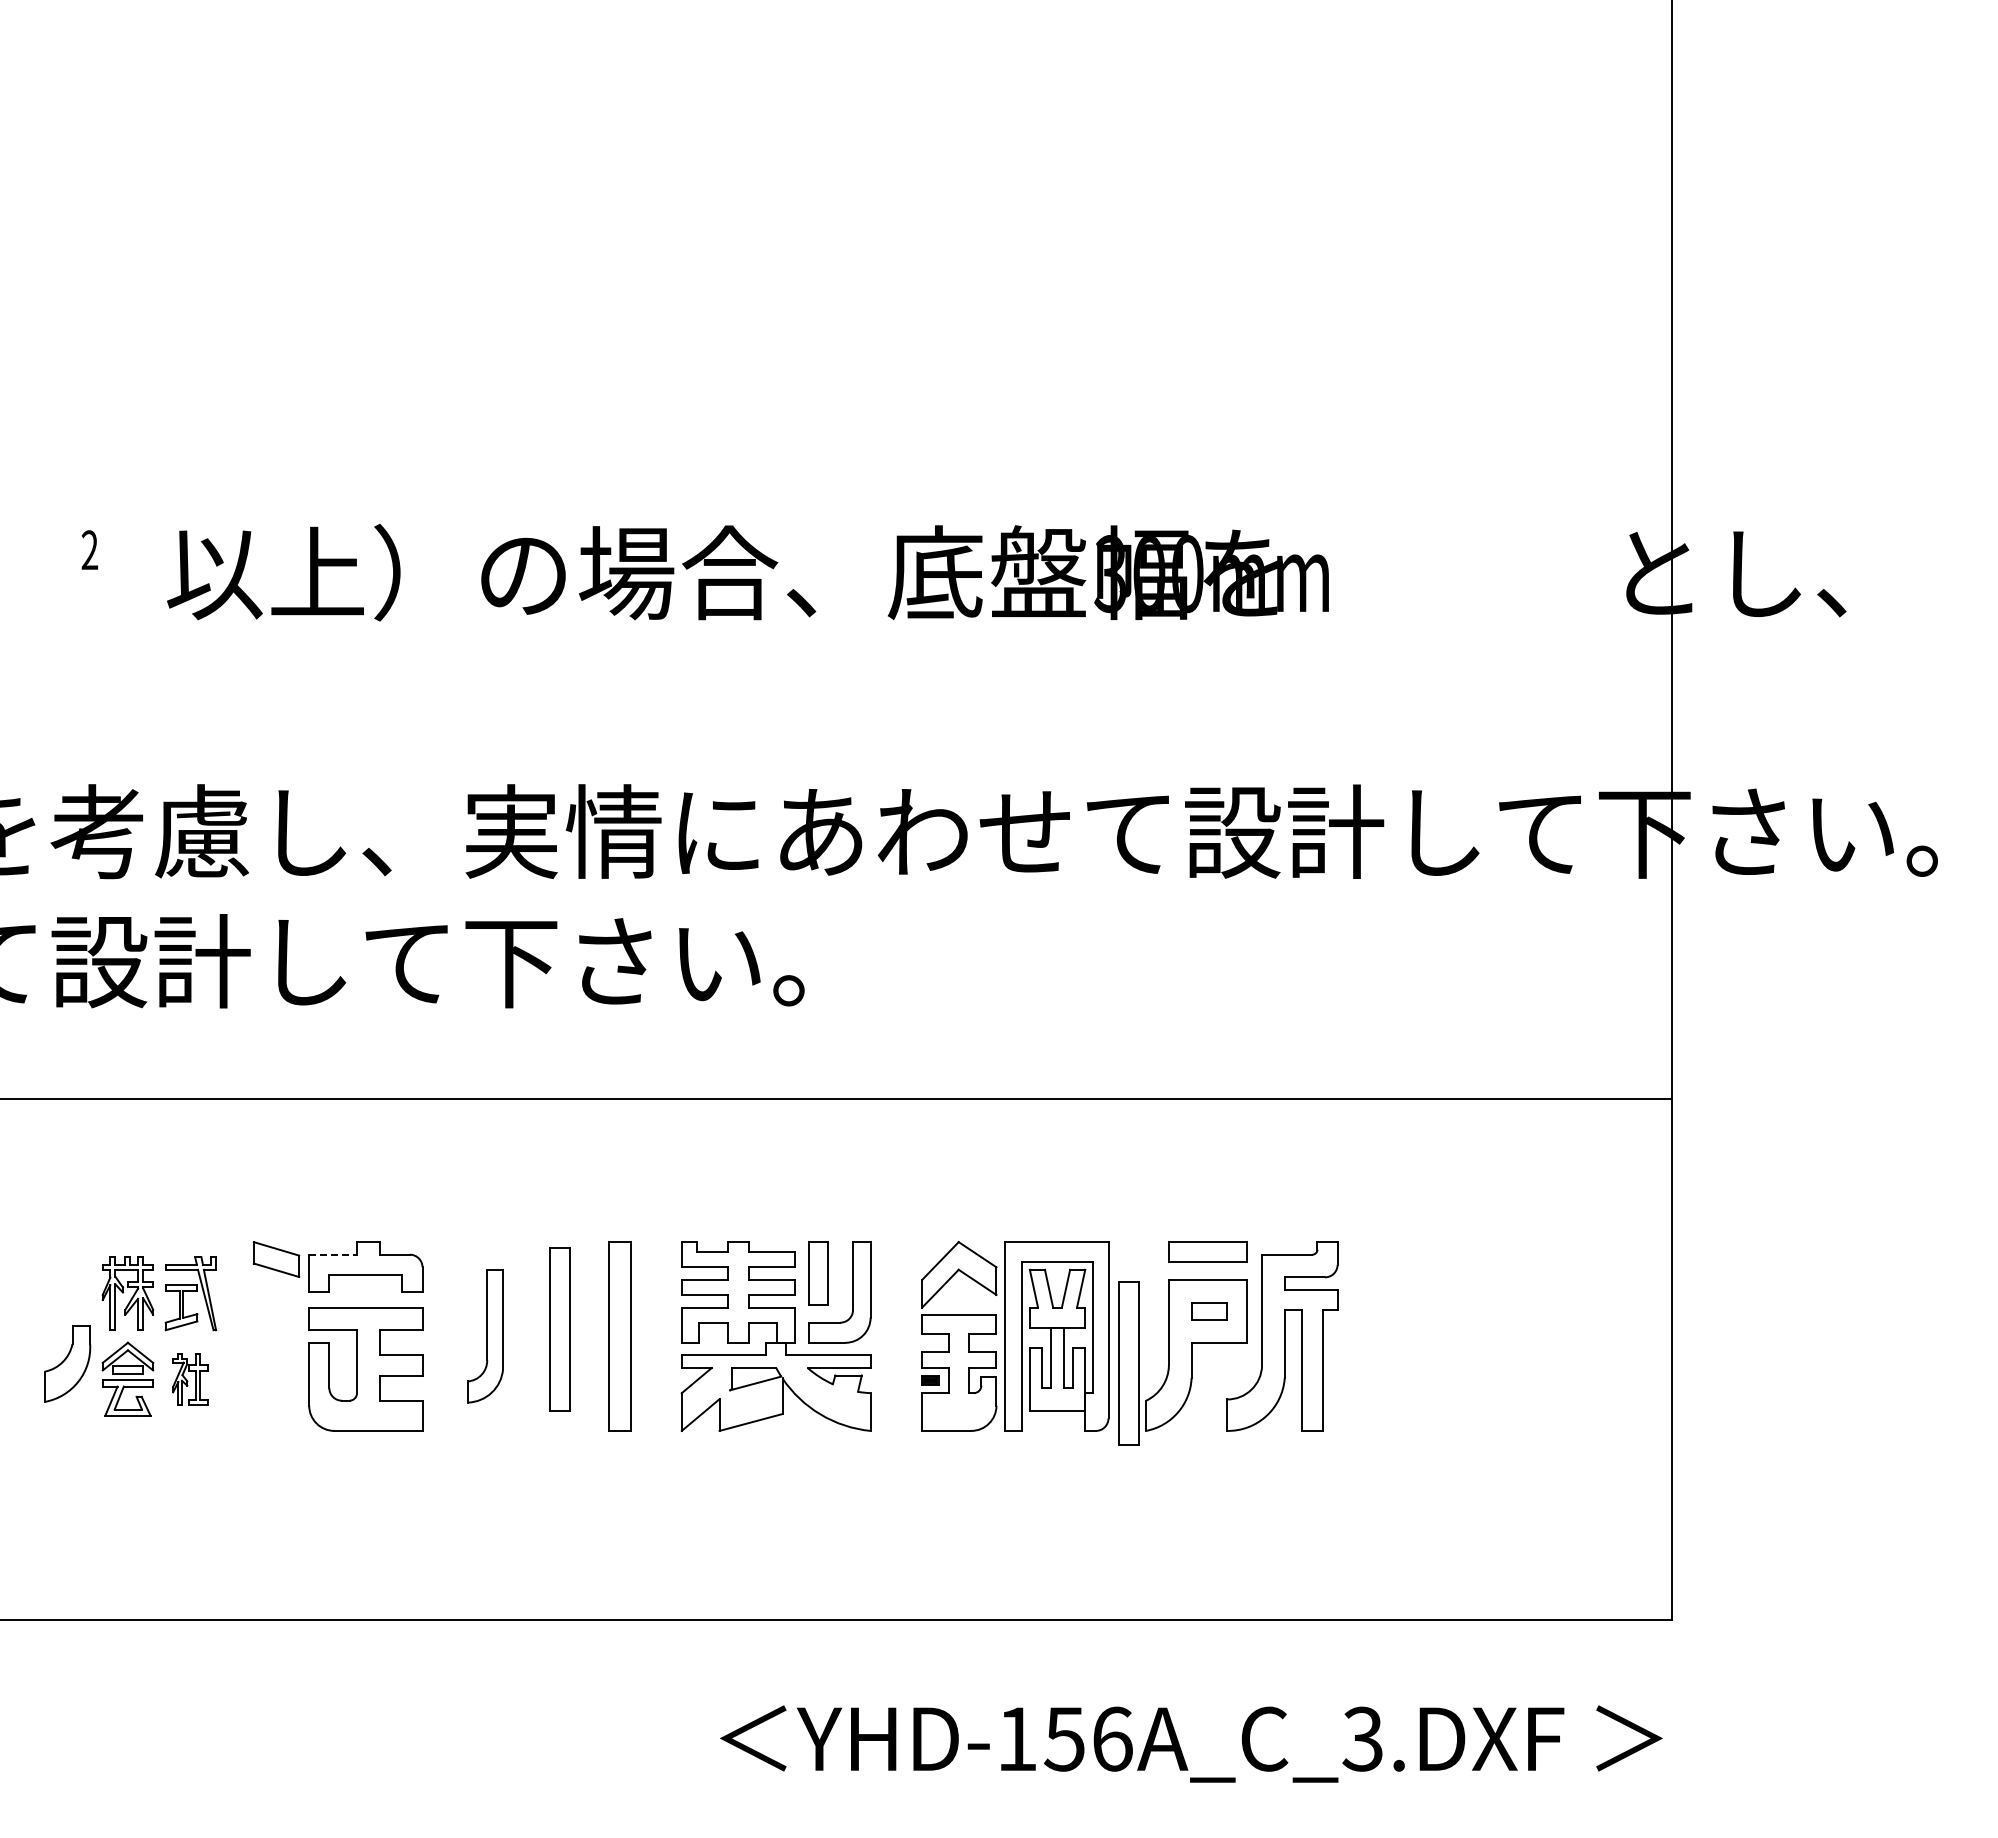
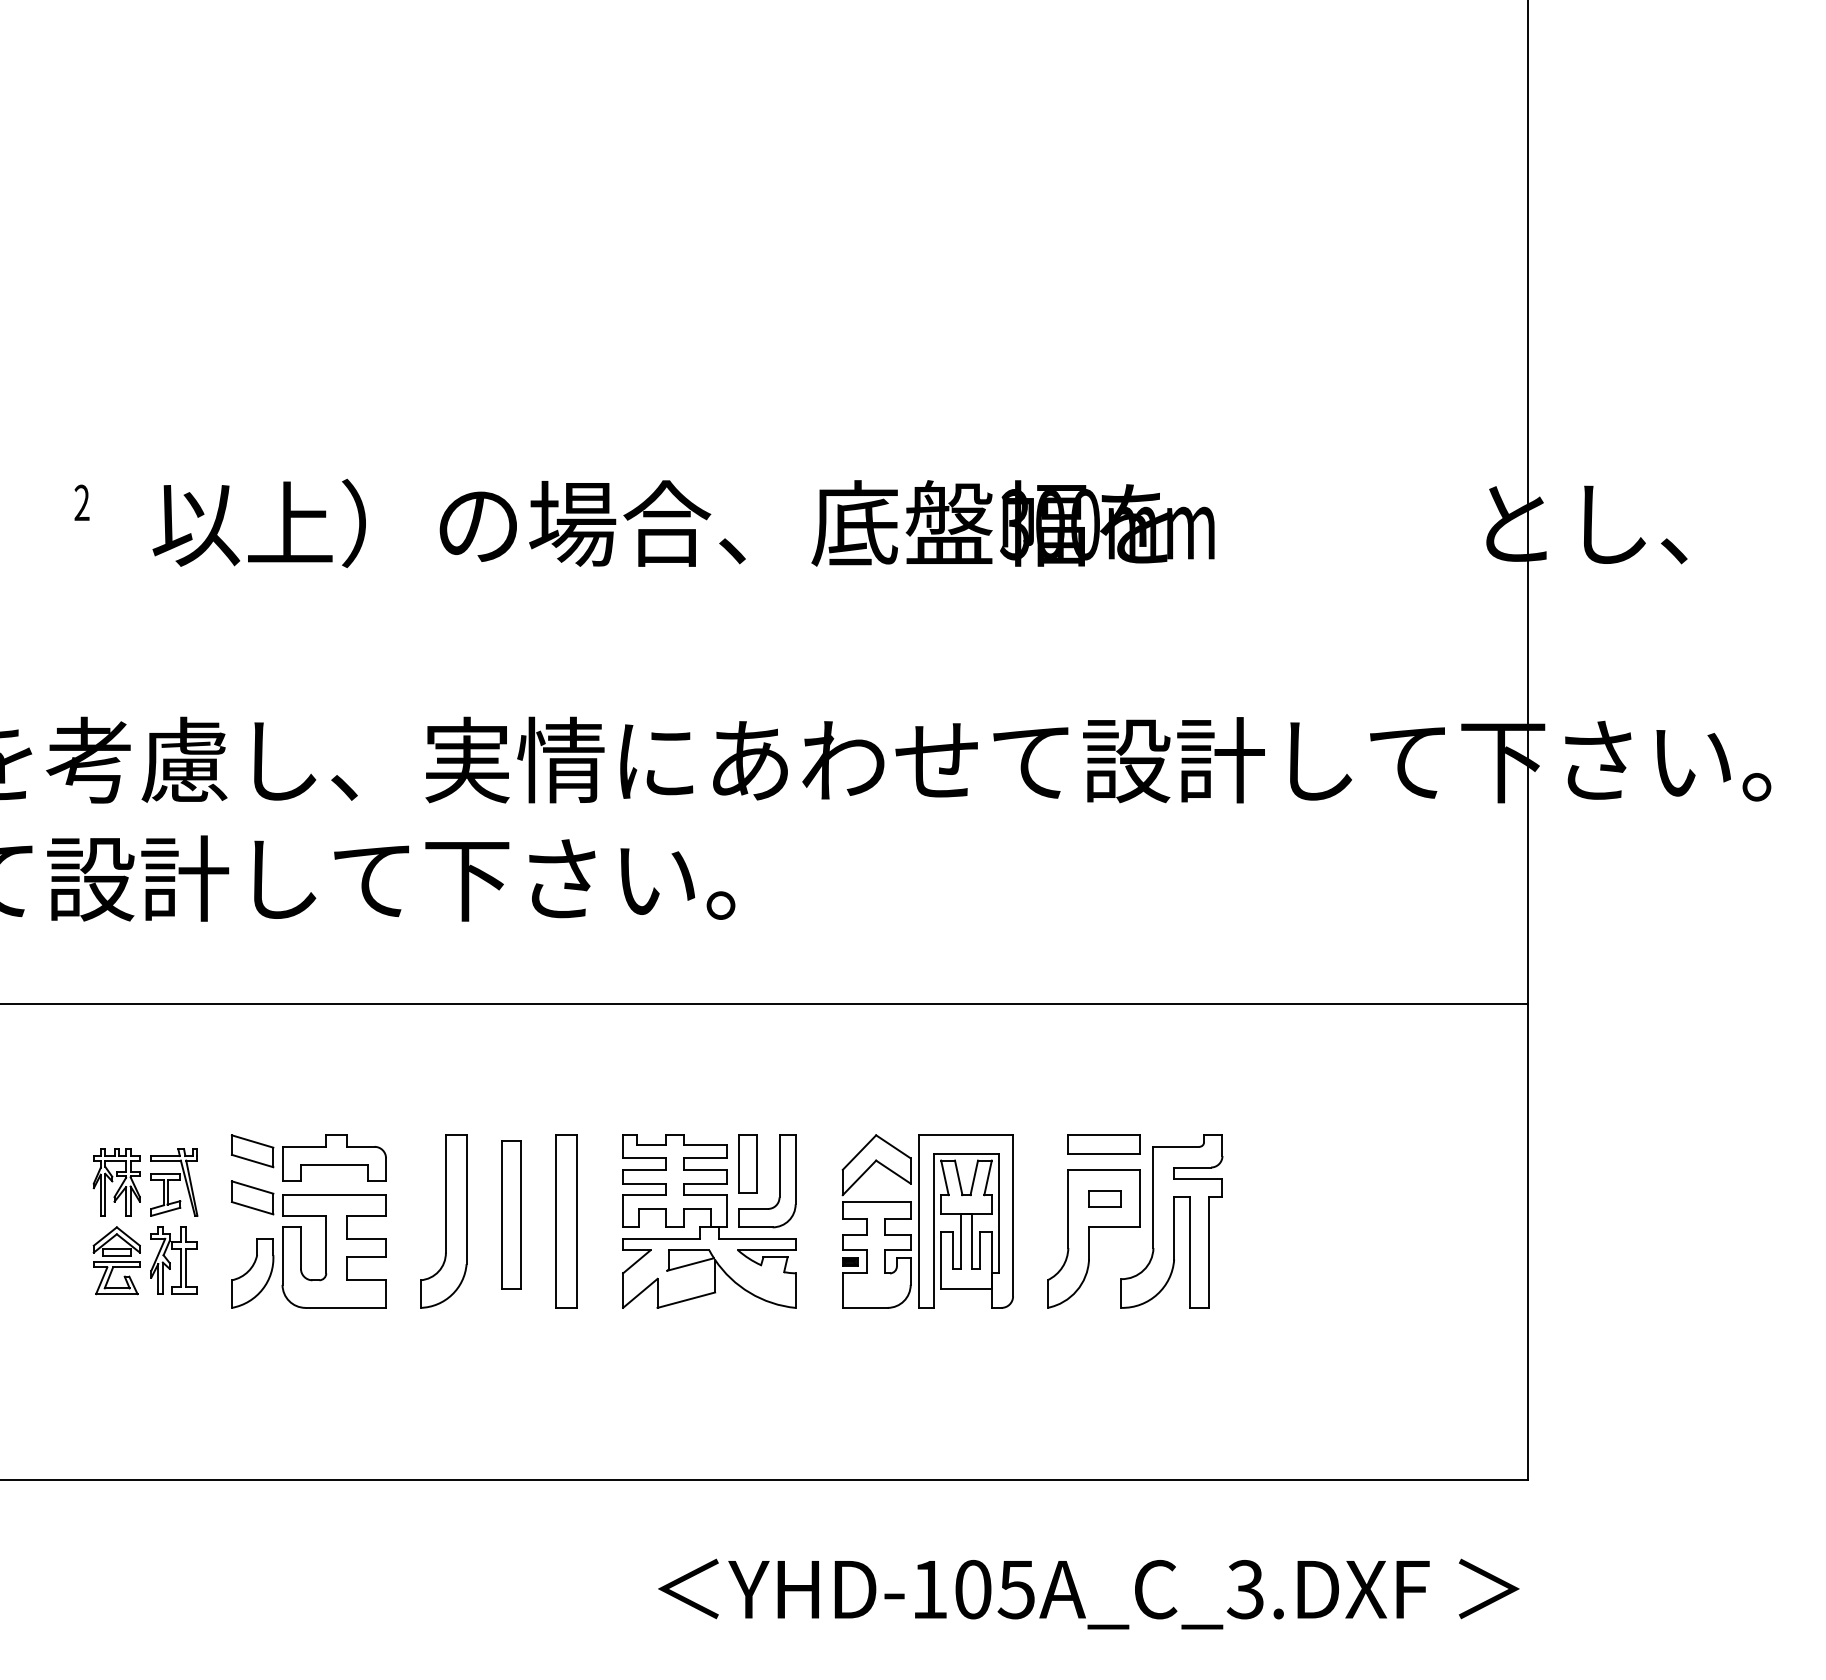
line: (333, 1254) -> (304, 1146), dashed -> solid
part: (276, 1310) -> (252, 1197), added
part: (485, 1336) -> (443, 1221), size x1.43
part: (67, 1363) -> (252, 1272), moved
part: (1128, 1363) -> (1031, 1246), removed
part: (190, 1379) -> (174, 1260), size x1.43
text: (1087, 1738) -> (993, 1589), YHD-156A_C_3.DXF -> YHD-105A_C_3.DXF

